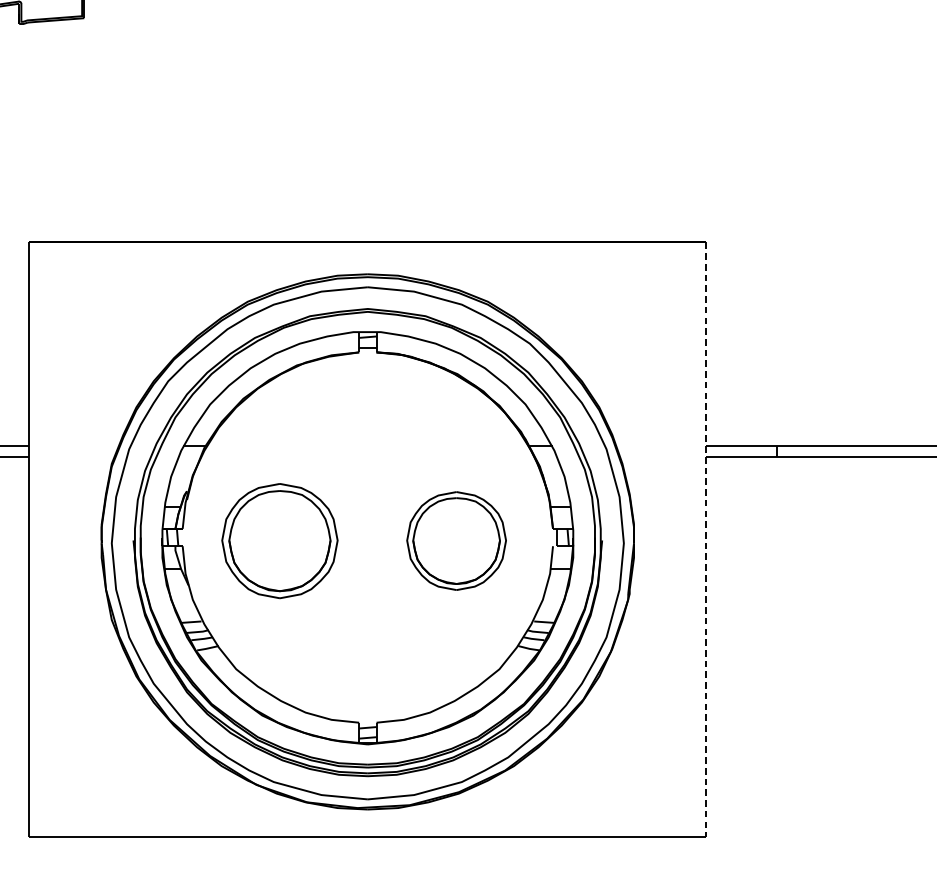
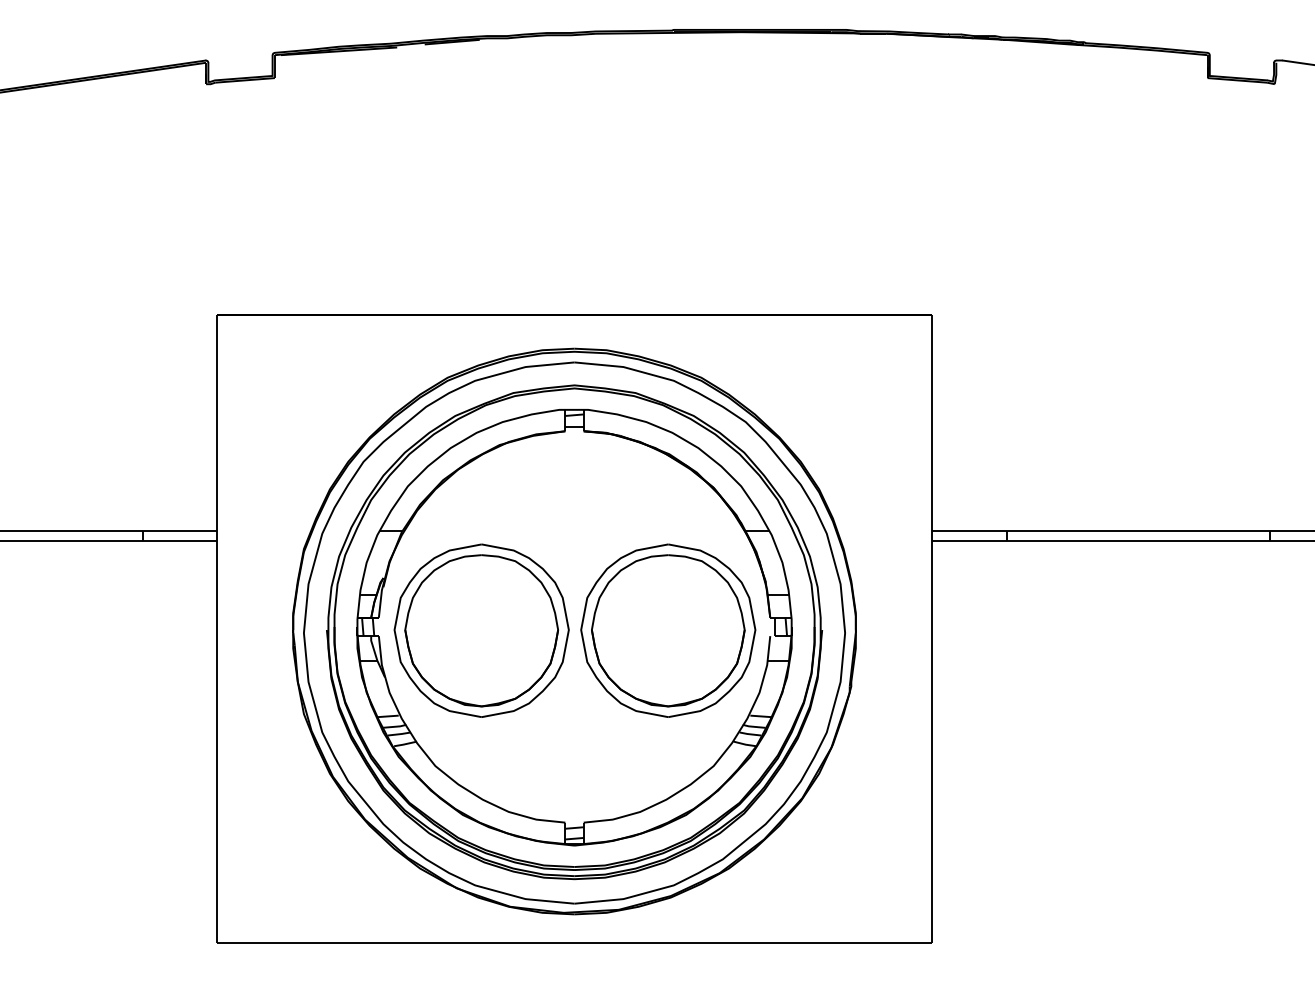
line: (706, 539) -> (932, 629), dashed -> solid
part: (279, 540) -> (481, 630), size x1.43
part: (456, 540) -> (668, 630), size x1.67

